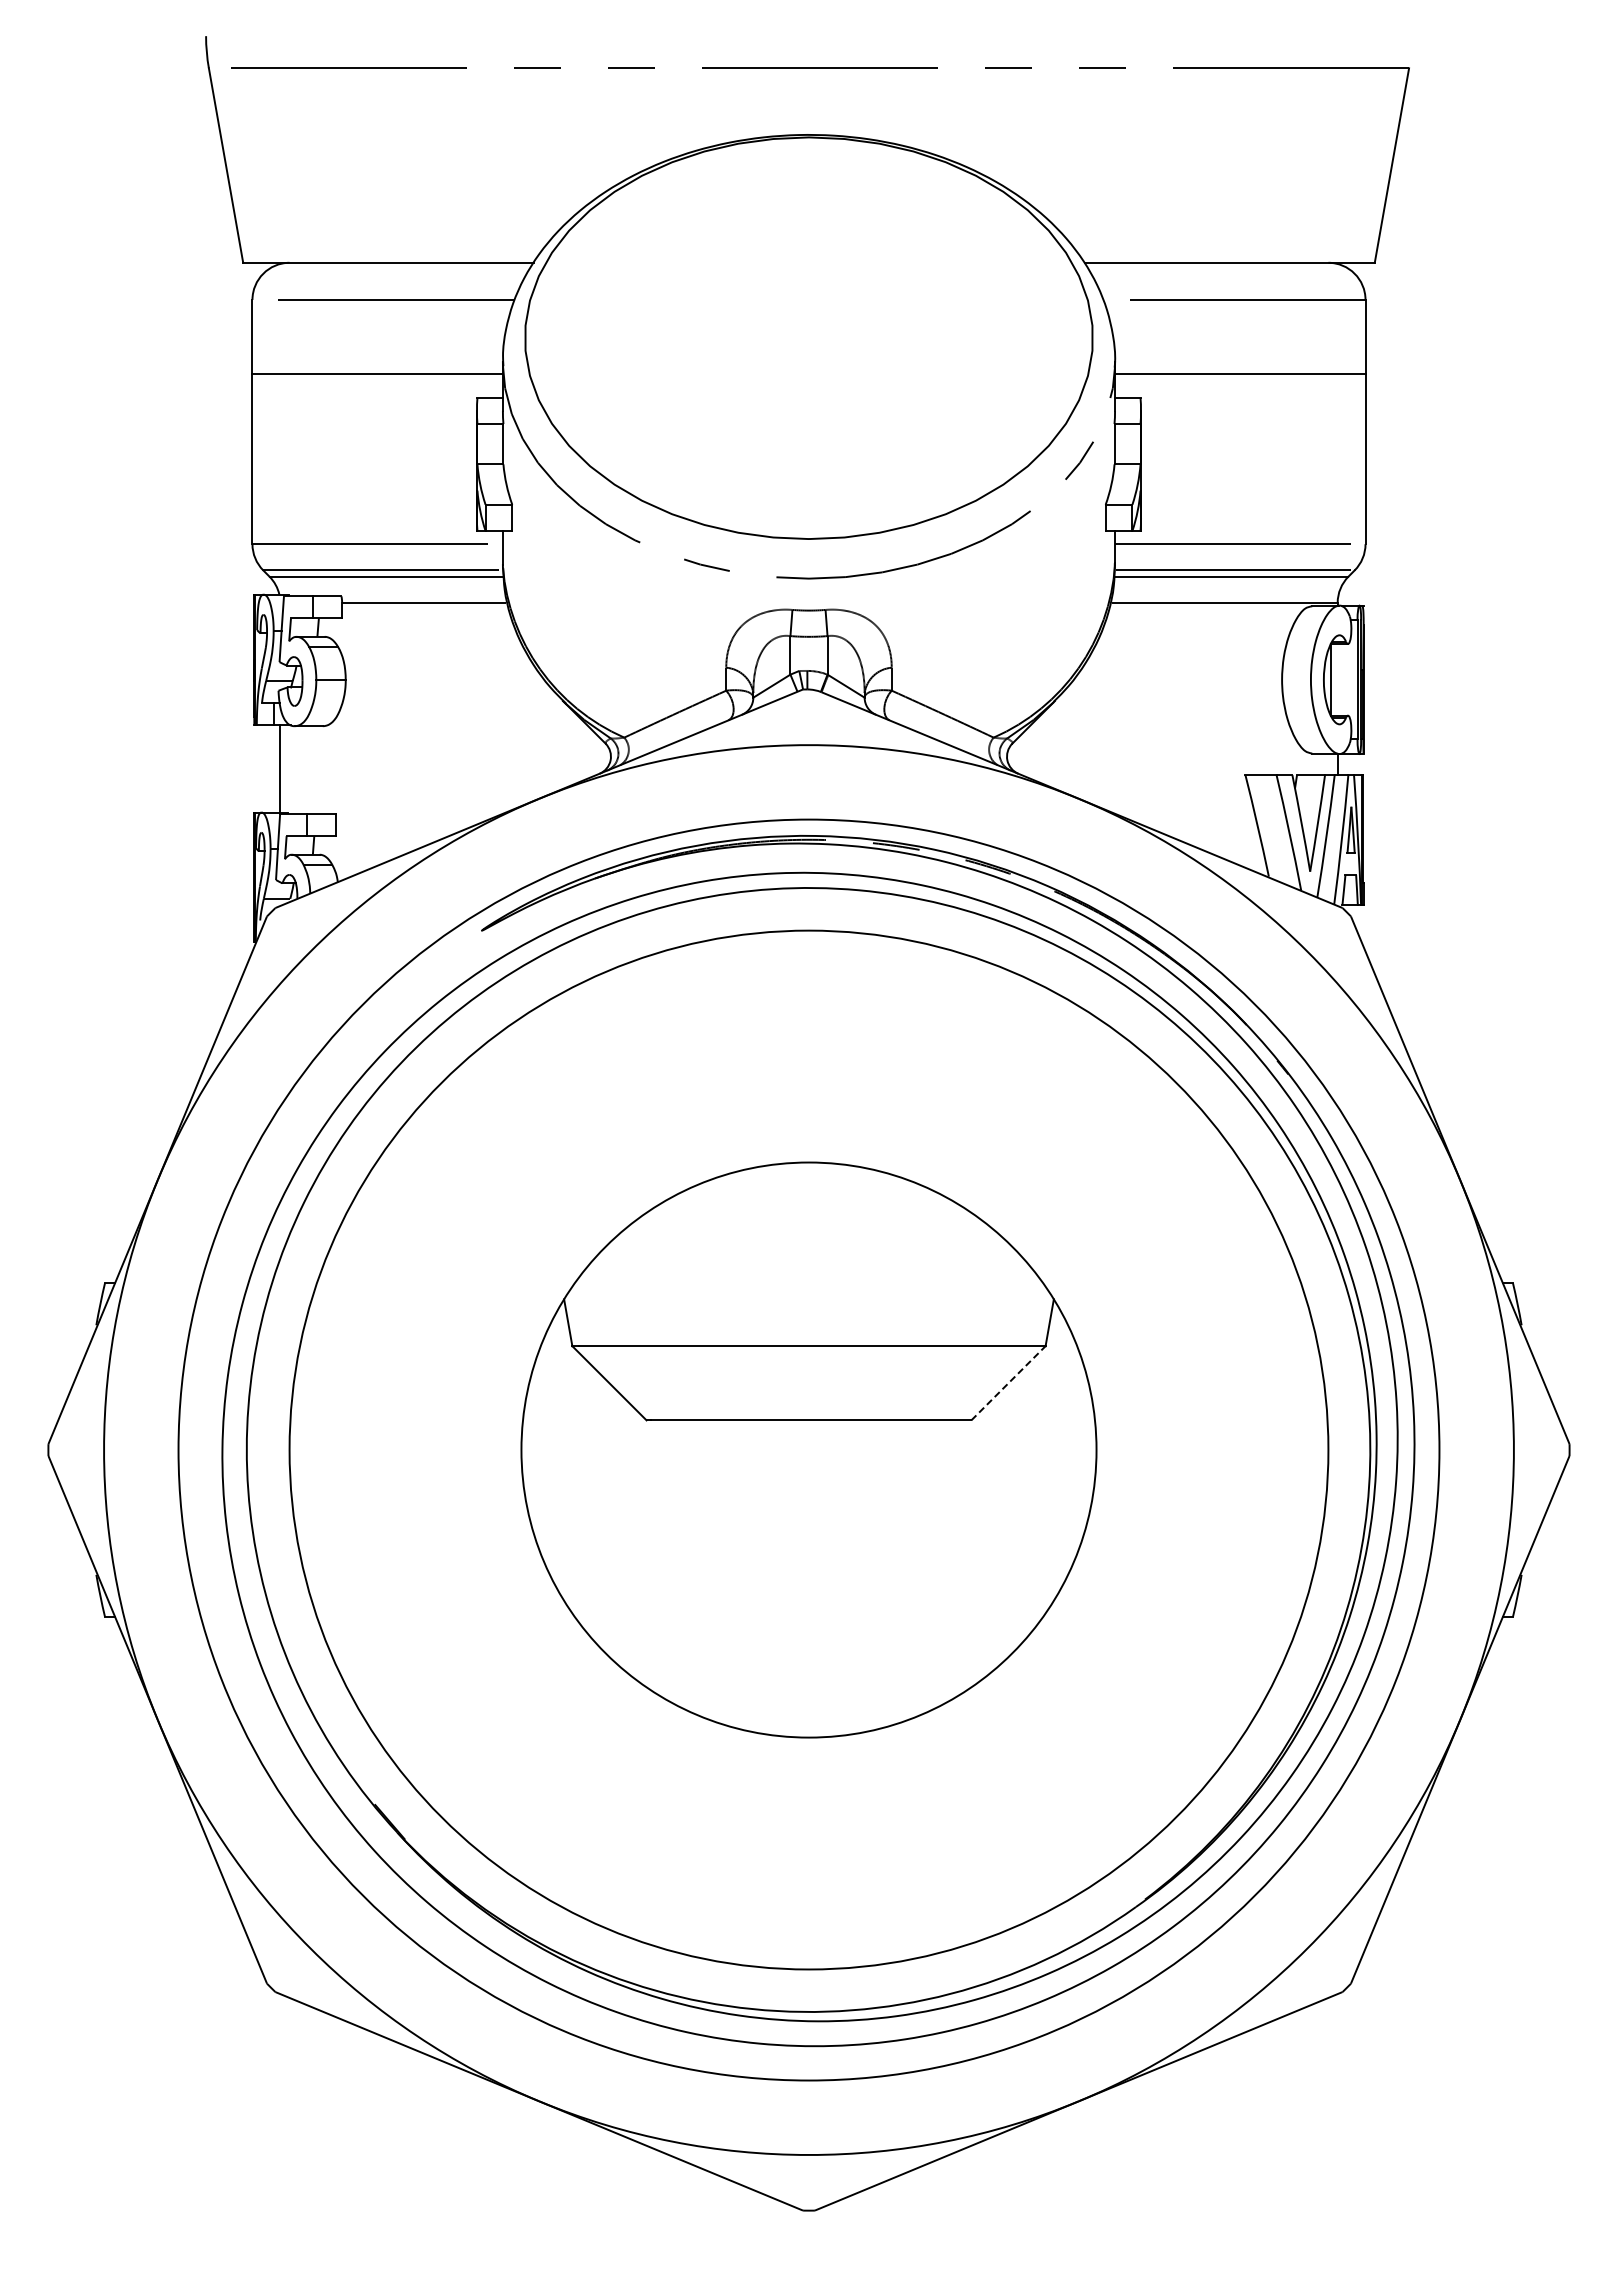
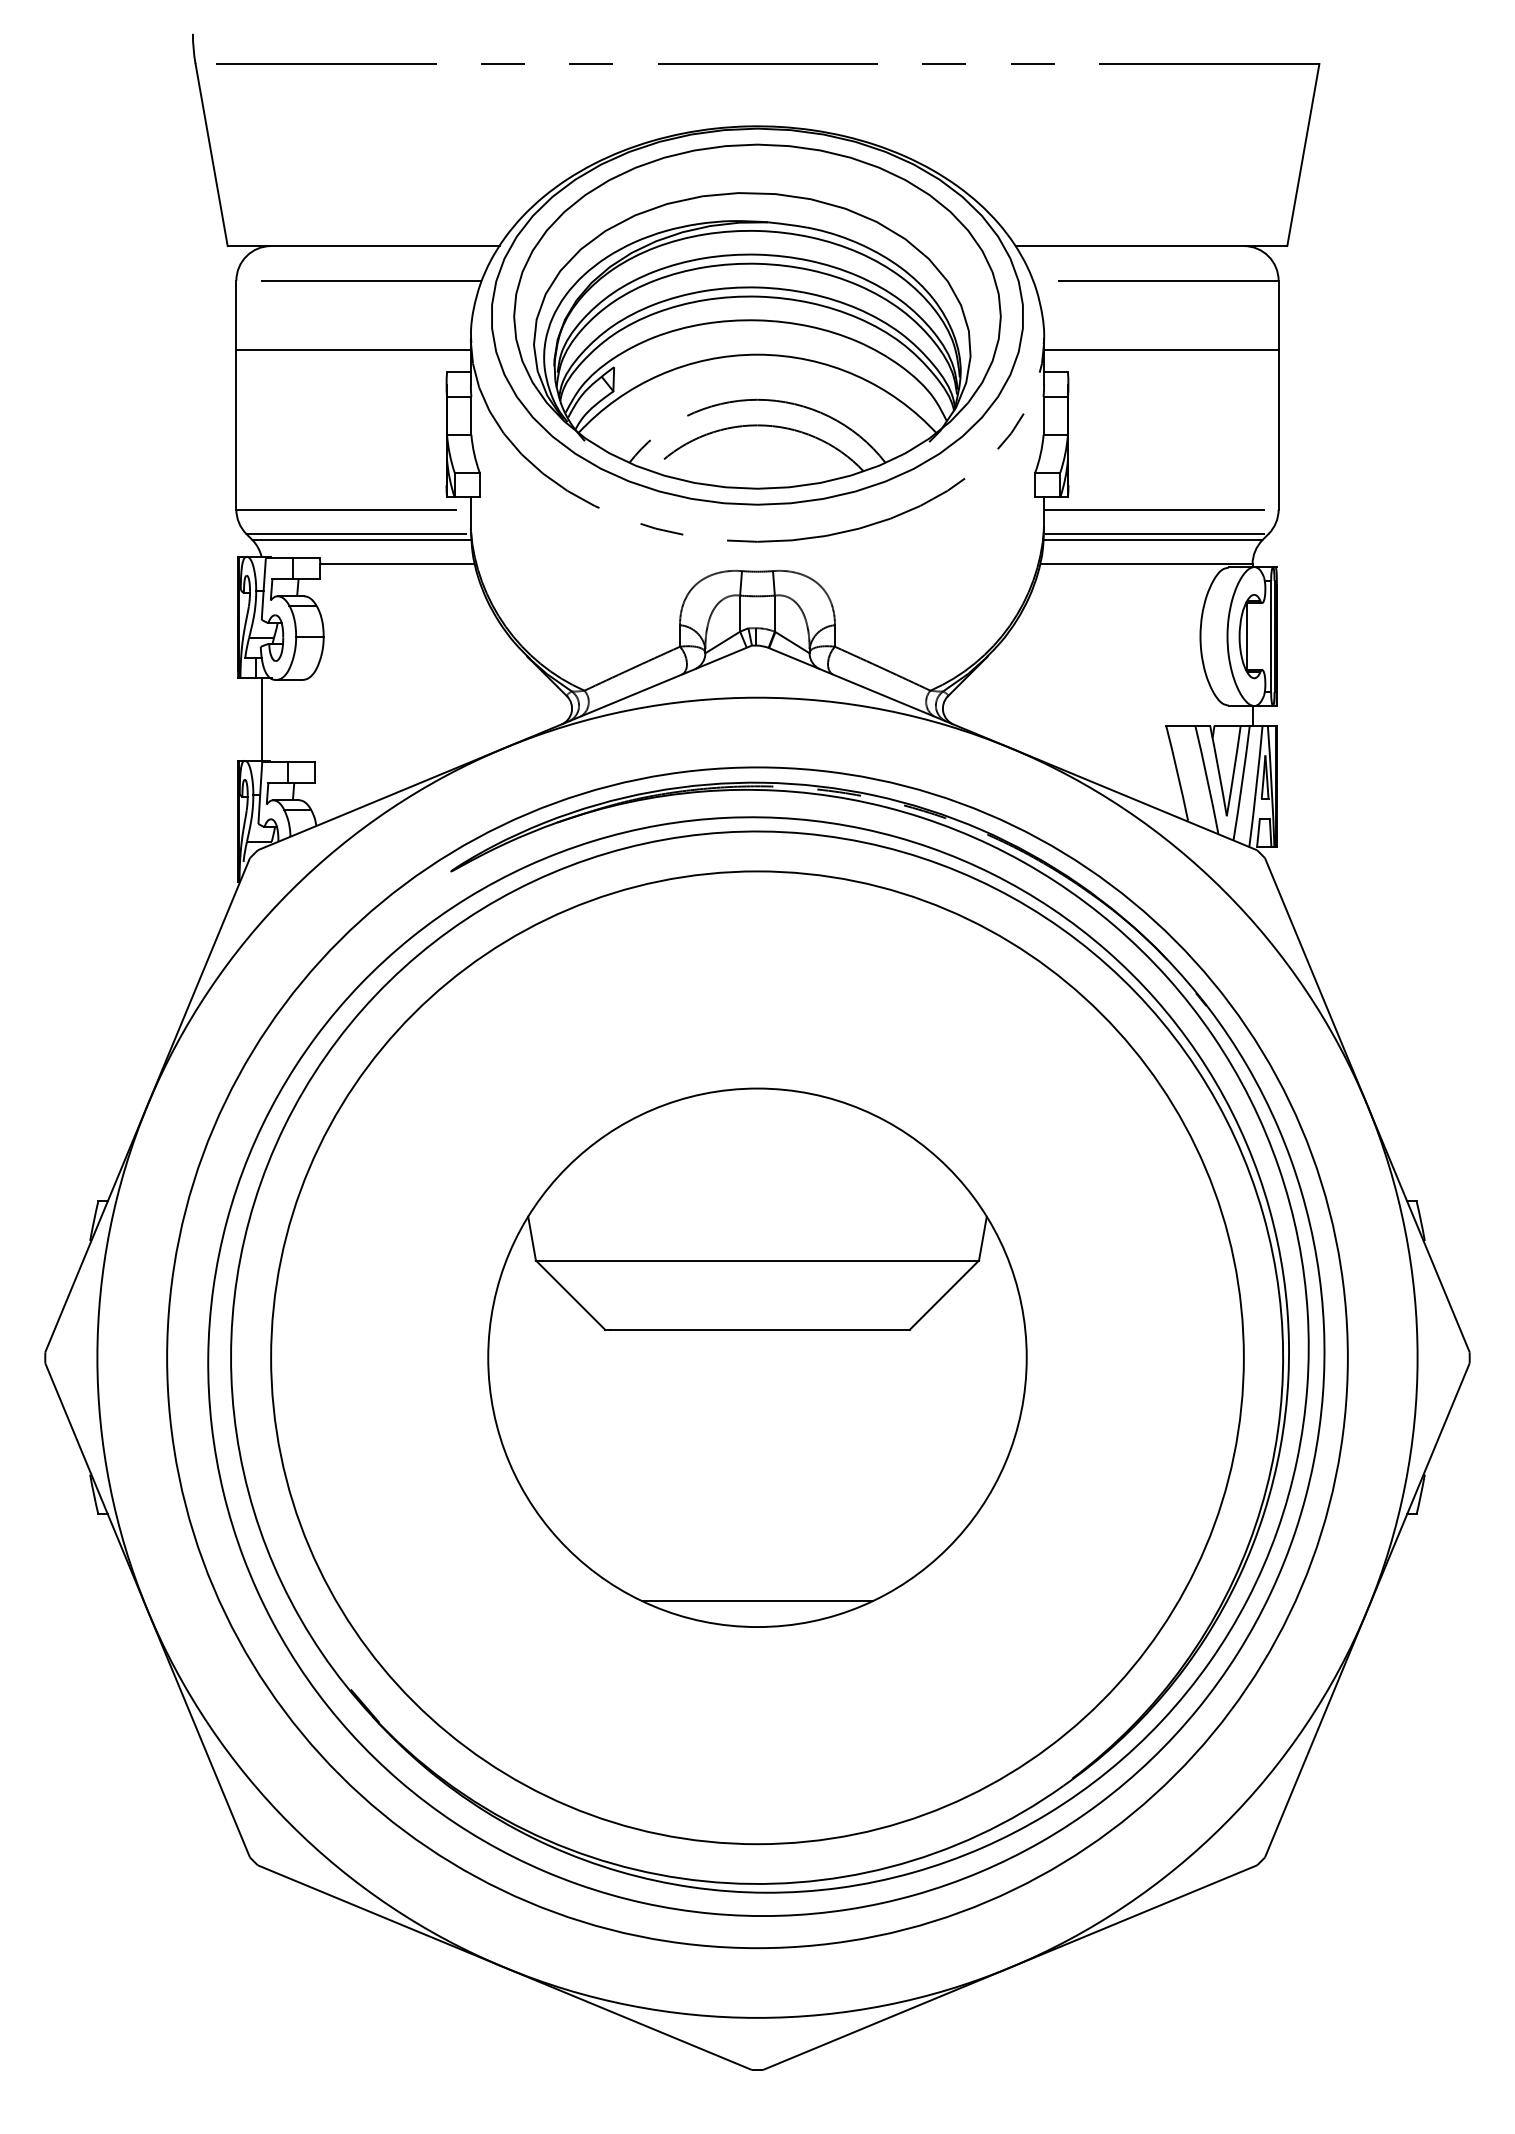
part: (808, 337) -> (757, 316), added
line: (1008, 1382) -> (944, 1294), dashed -> solid
line: (808, 1709) -> (757, 1600), added

